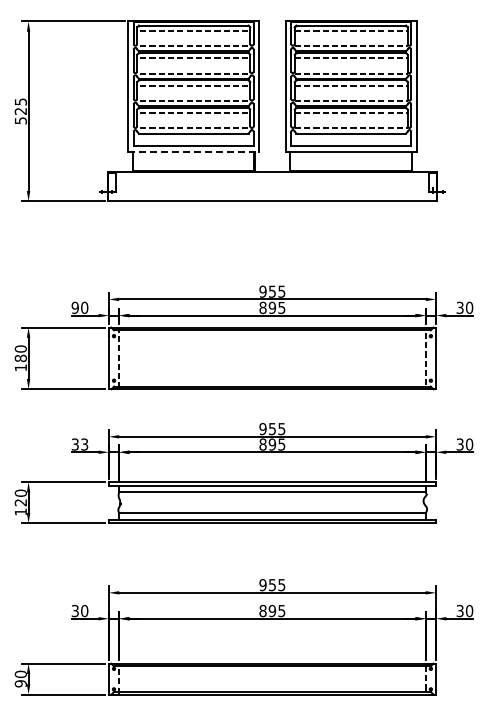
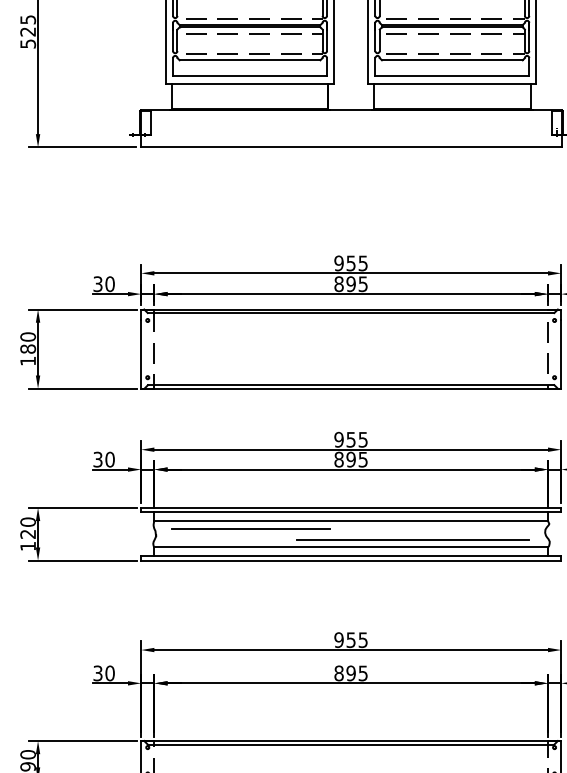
line: (194, 151) -> (251, 83), dashed -> solid
text: (74, 307) -> (97, 283), 90 -> 30
text: (84, 444) -> (109, 459), 33 -> 30
line: (193, 498) -> (249, 528), added
line: (320, 506) -> (412, 539), added

